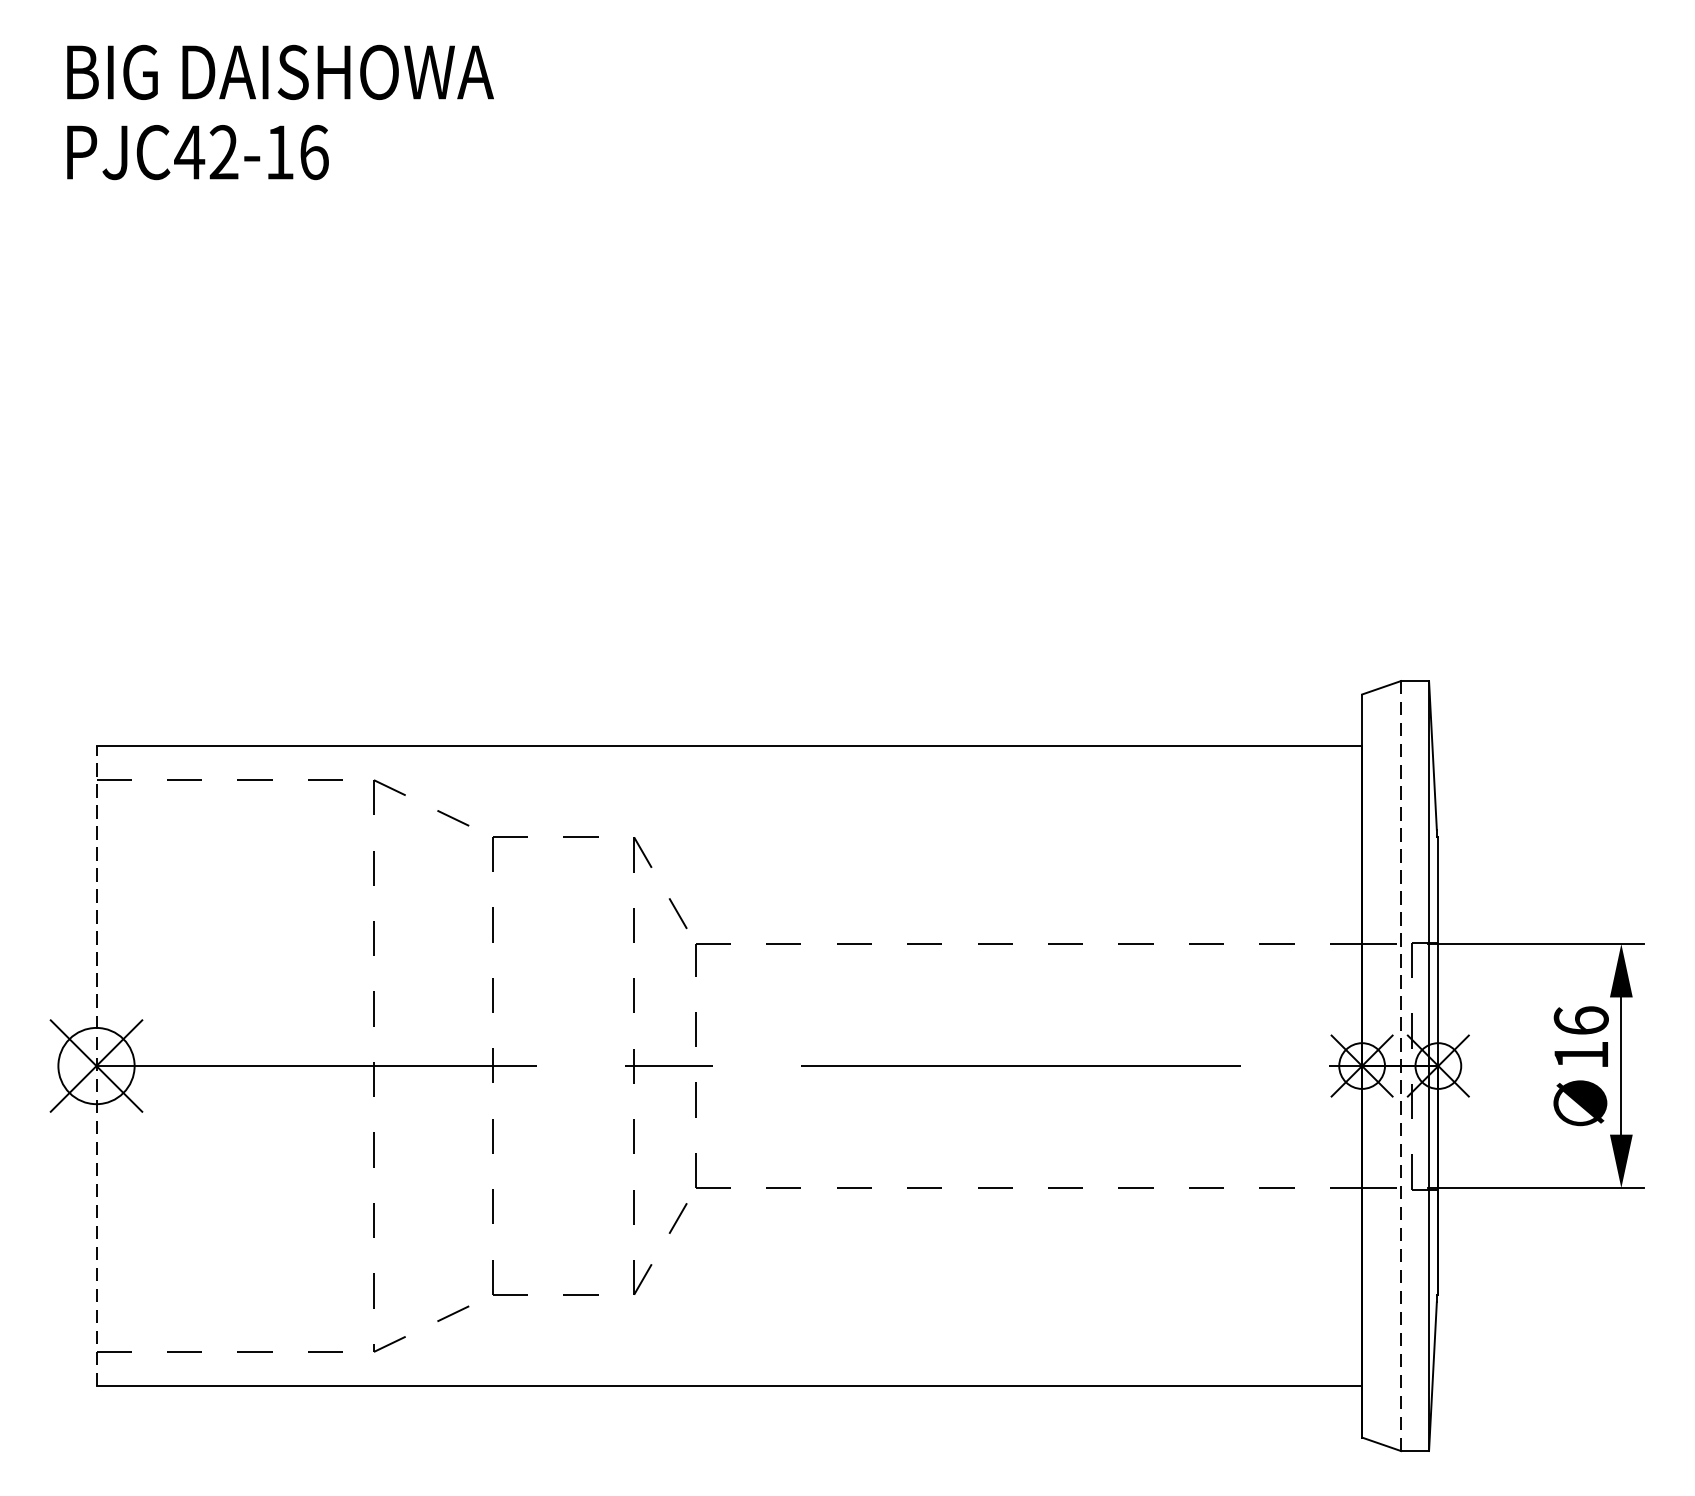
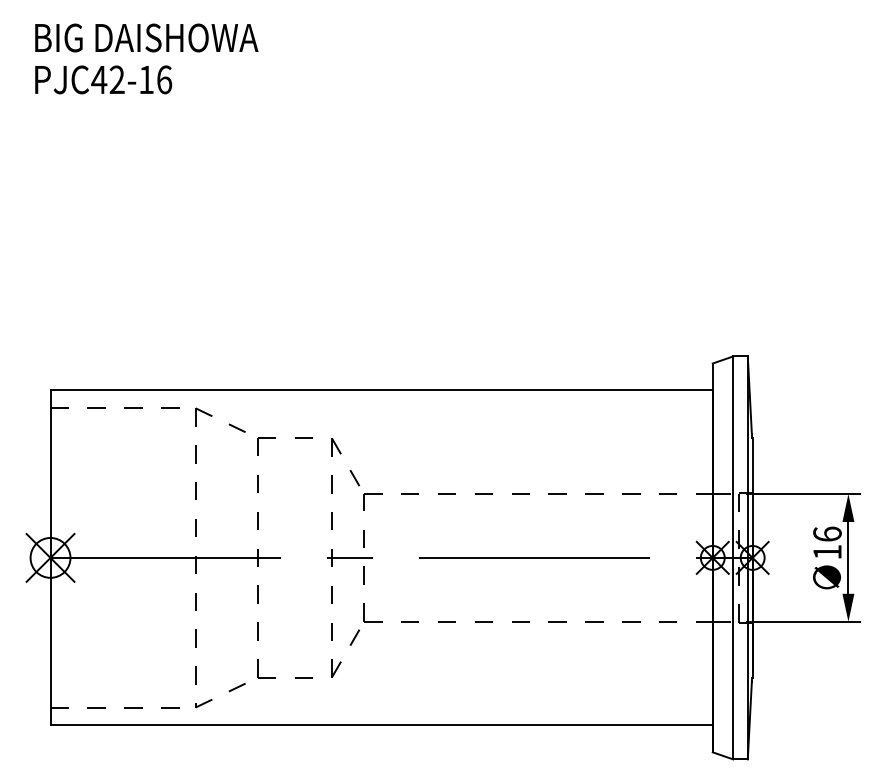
line: (96, 1065) -> (50, 557), dashed -> solid
line: (1401, 1067) -> (733, 558), dashed -> solid

